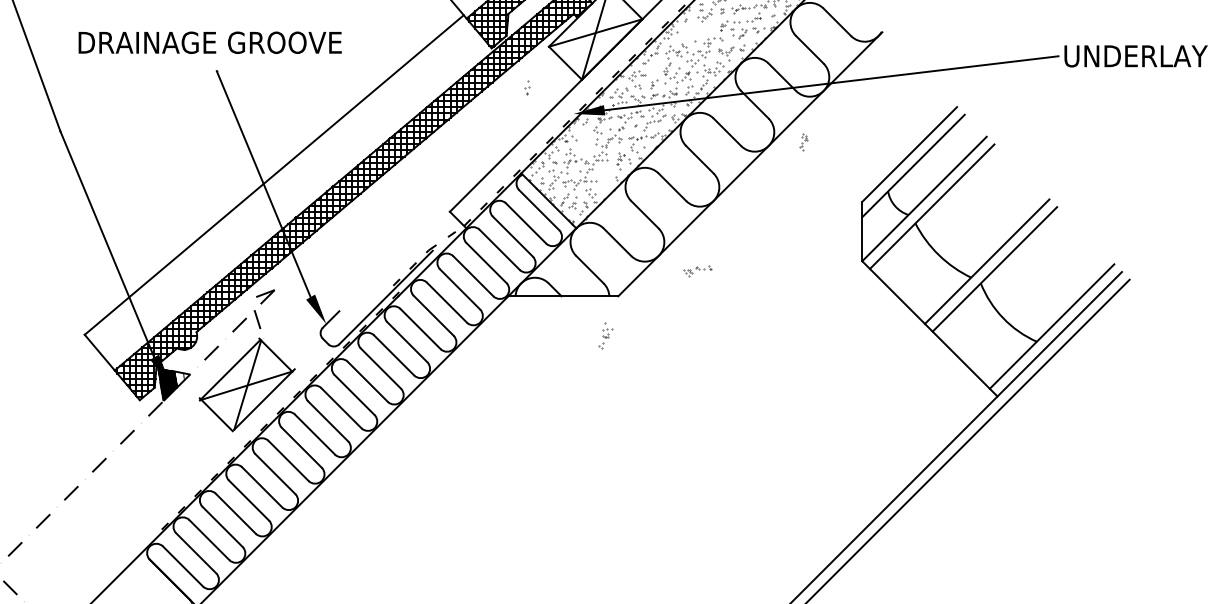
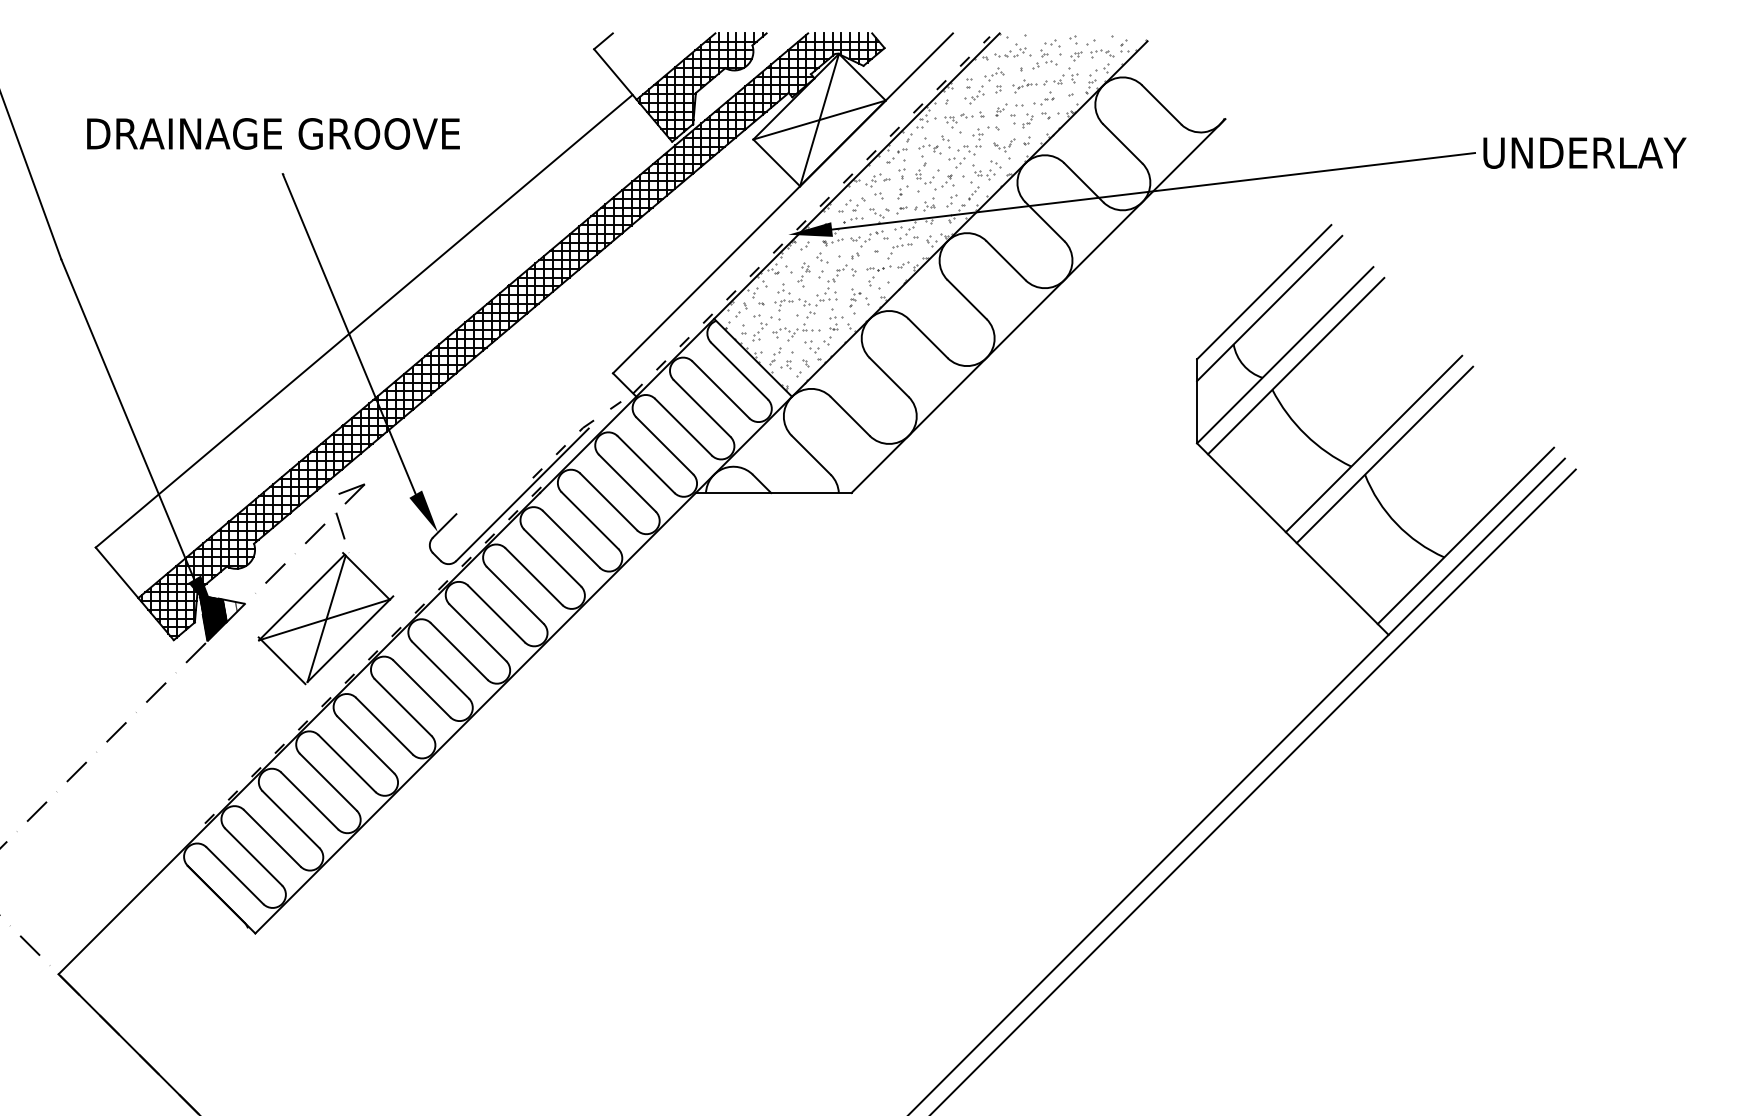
part: (526, 87) -> (901, 169), moved
part: (803, 142) -> (803, 274), moved
part: (698, 271) -> (964, 119), moved
part: (605, 335) -> (833, 326), moved

